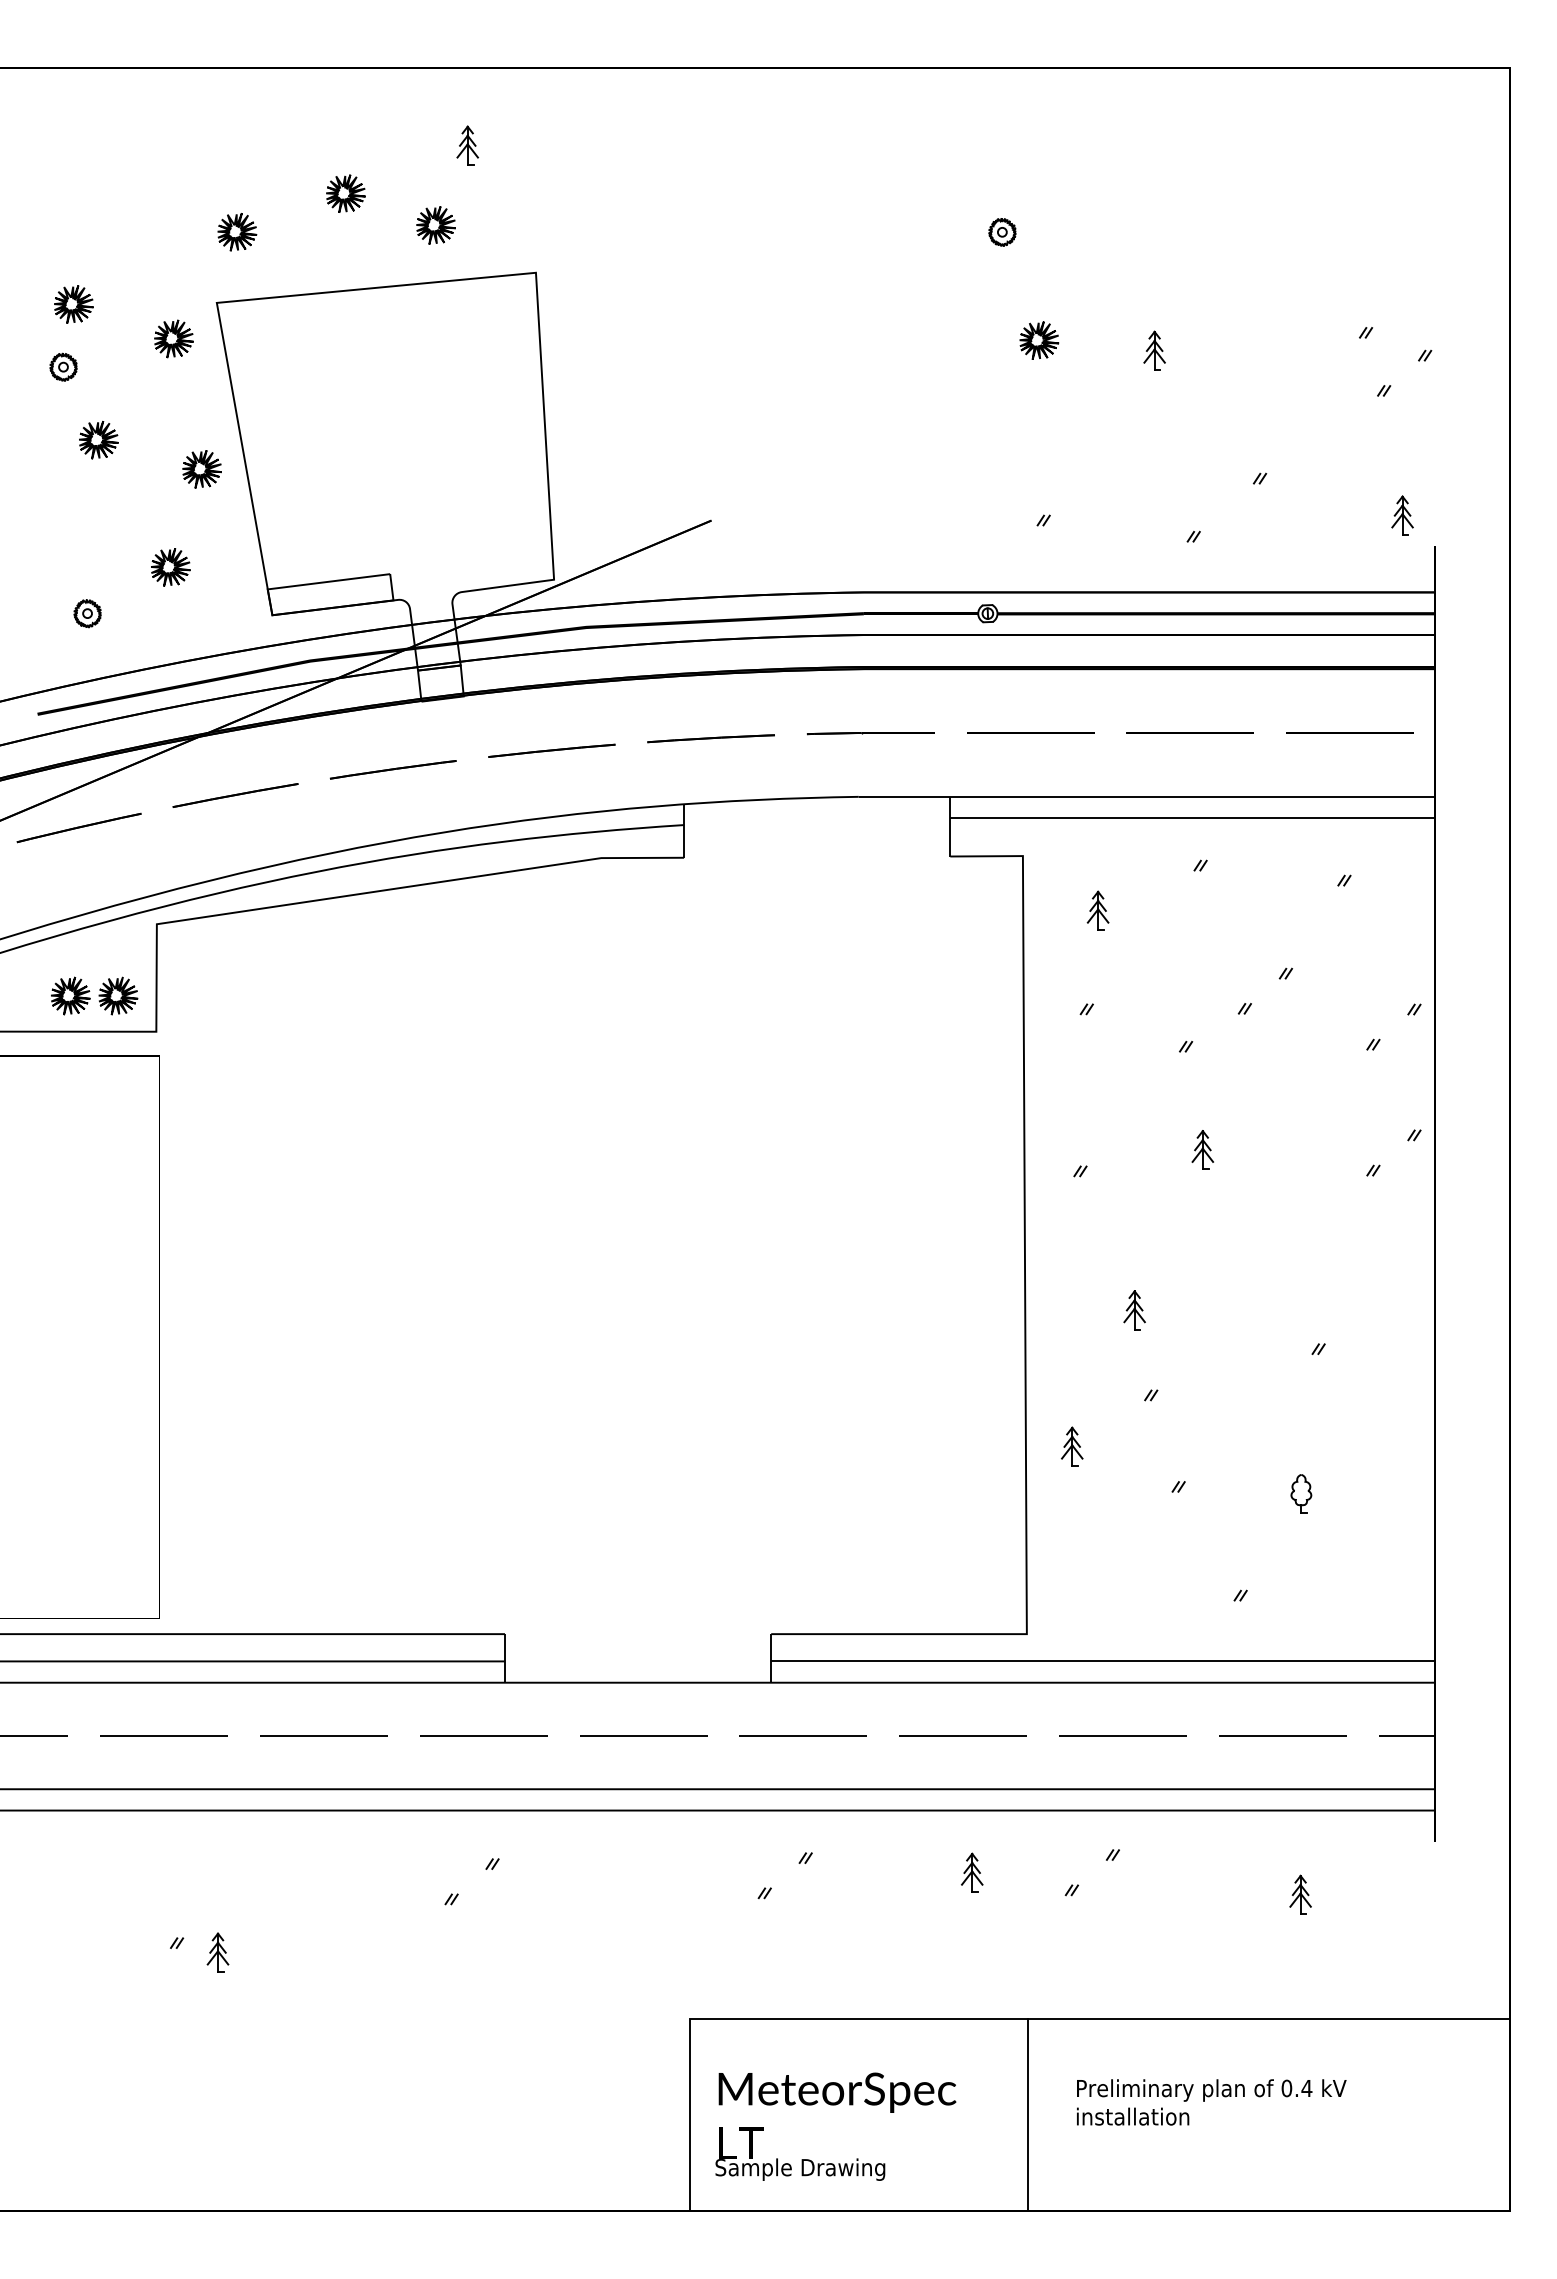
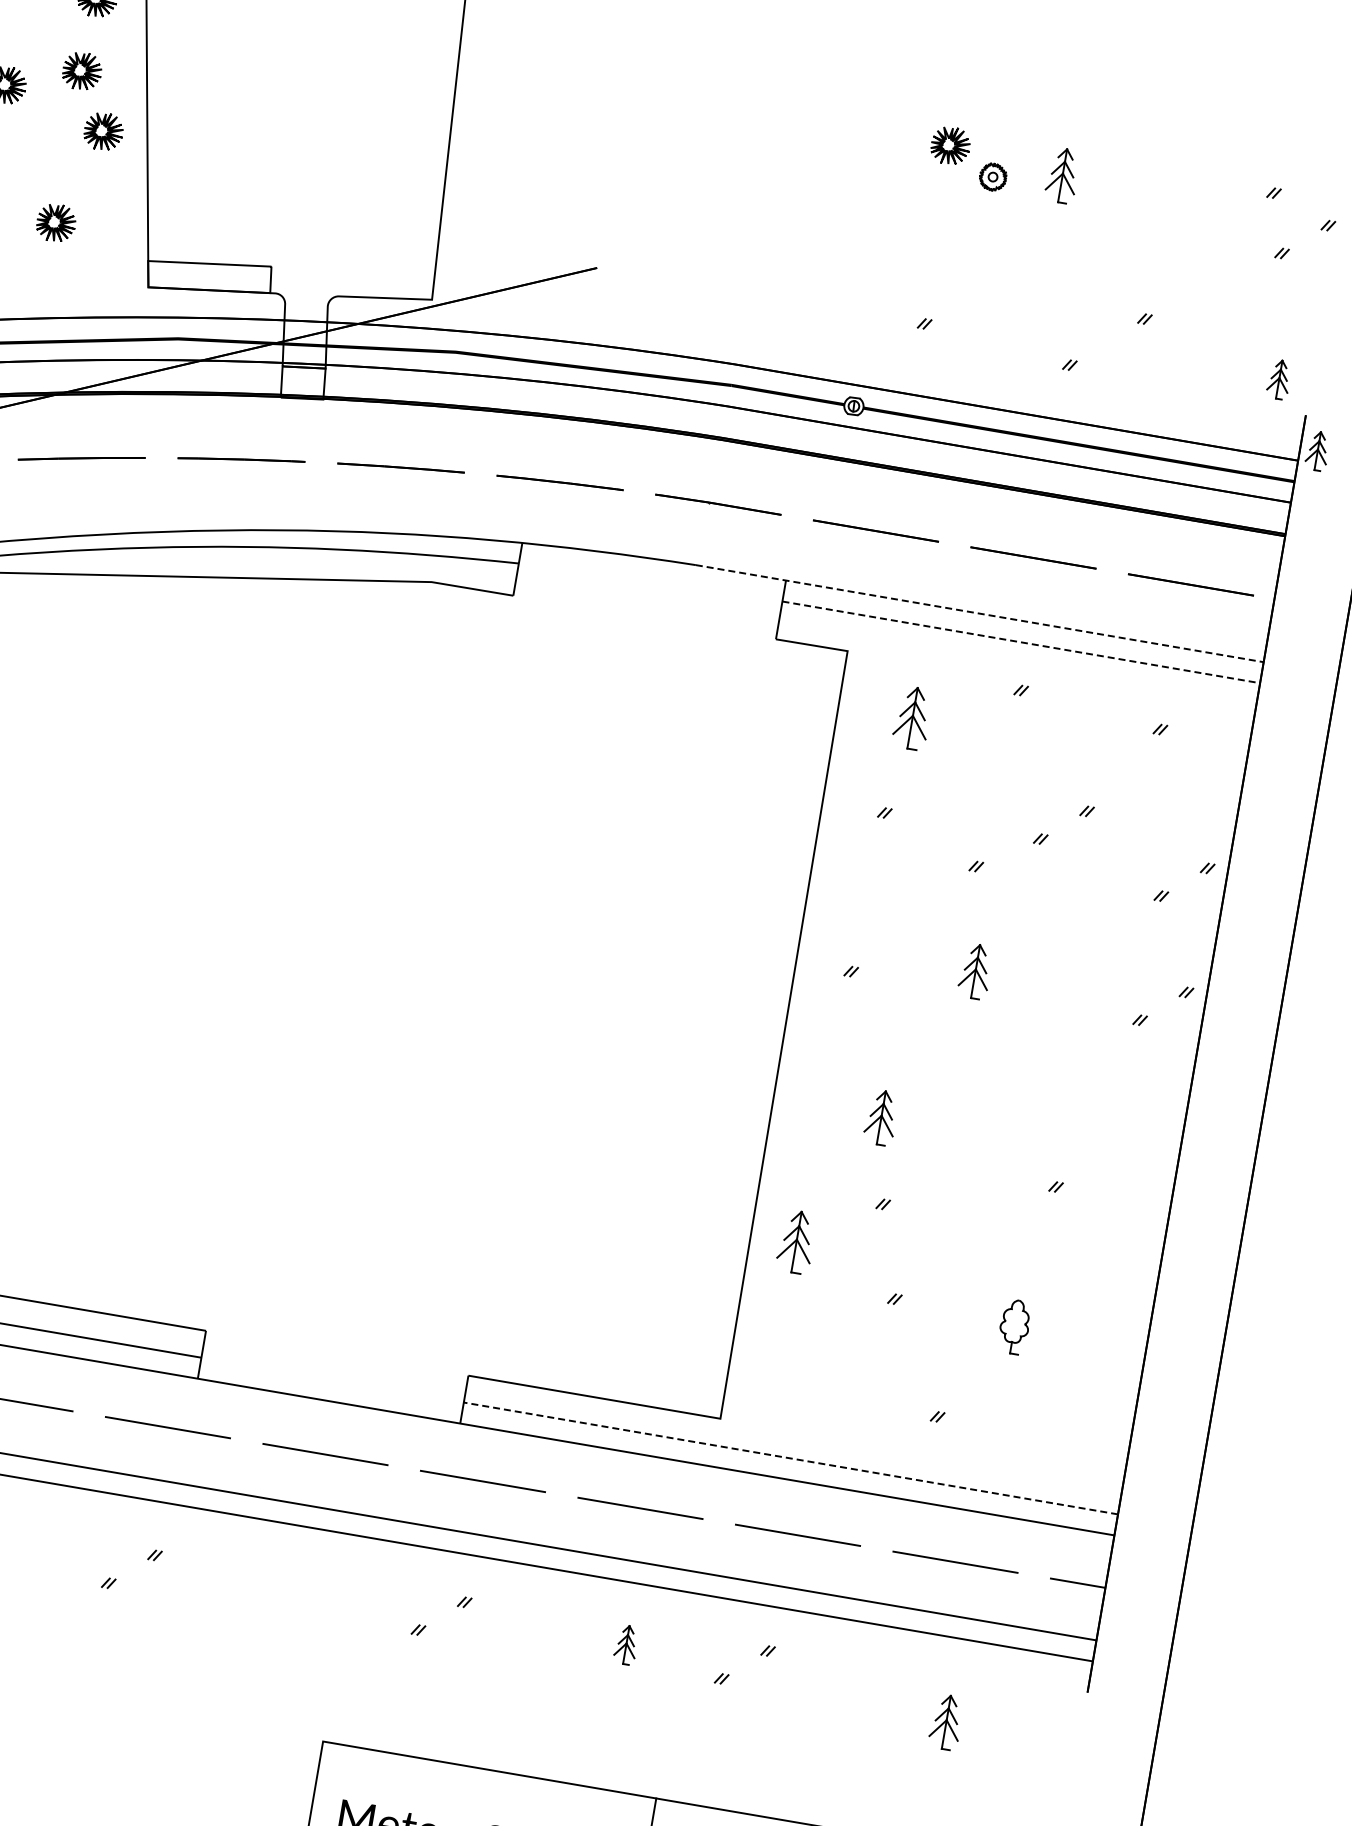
part: (1002, 232) -> (993, 177), moved
part: (1154, 350) -> (1062, 174), size x1.4
part: (170, 413) -> (81, 71), added
part: (1452, 579) -> (1317, 450), added
line: (1147, 796) -> (980, 613), solid -> dashed
line: (1193, 818) -> (1022, 642), solid -> dashed
part: (1097, 910) -> (911, 717), size x1.6
part: (1202, 1149) -> (975, 970), size x1.4
part: (1134, 1310) -> (881, 1117), size x1.4
part: (1072, 1446) -> (797, 1241), size x1.6
part: (1301, 1493) -> (1014, 1326), size x1.4
line: (1103, 1661) -> (791, 1458), solid -> dashed
part: (1300, 1894) -> (946, 1721), size x1.4

